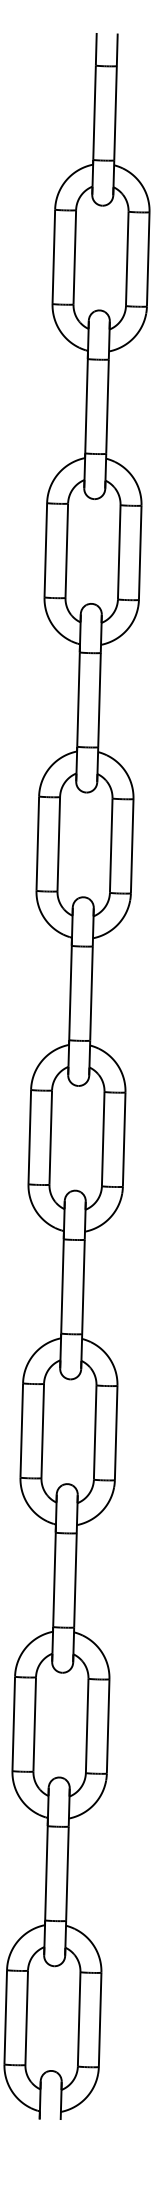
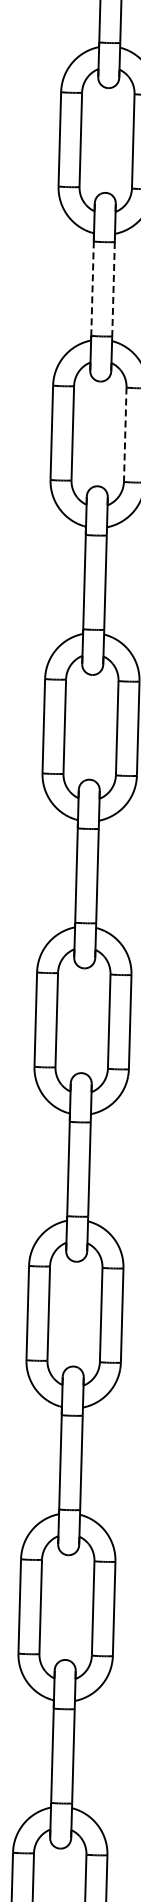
line: (86, 406) -> (92, 288), solid -> dashed
line: (107, 407) -> (113, 289), solid -> dashed
line: (119, 552) -> (125, 434), solid -> dashed

